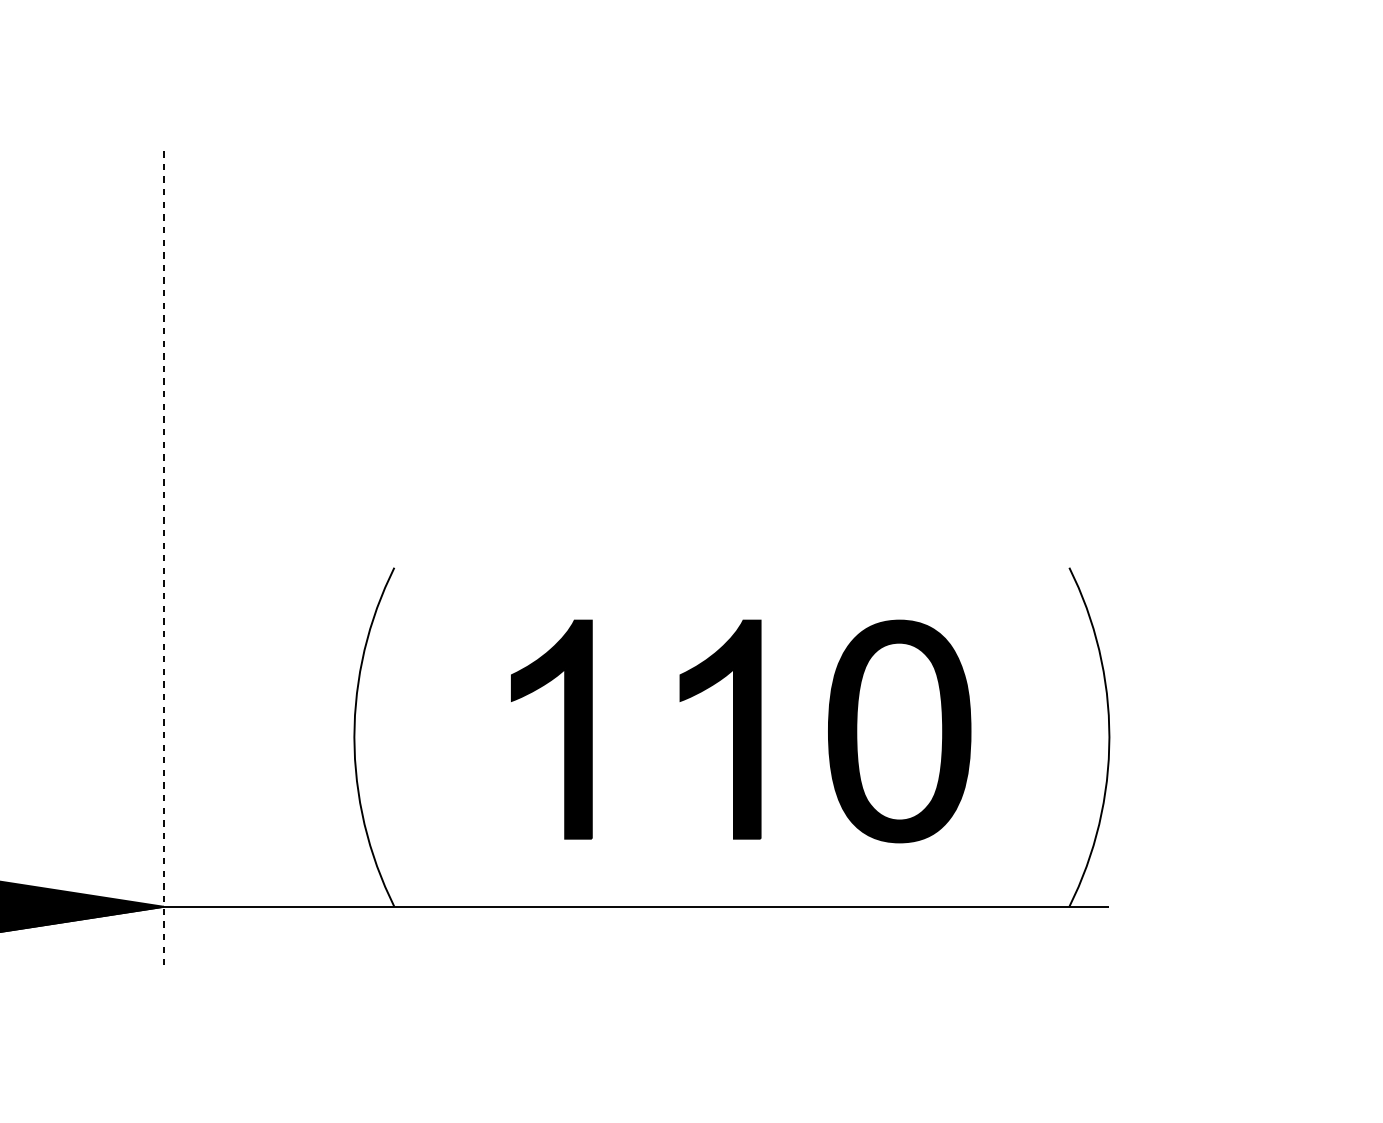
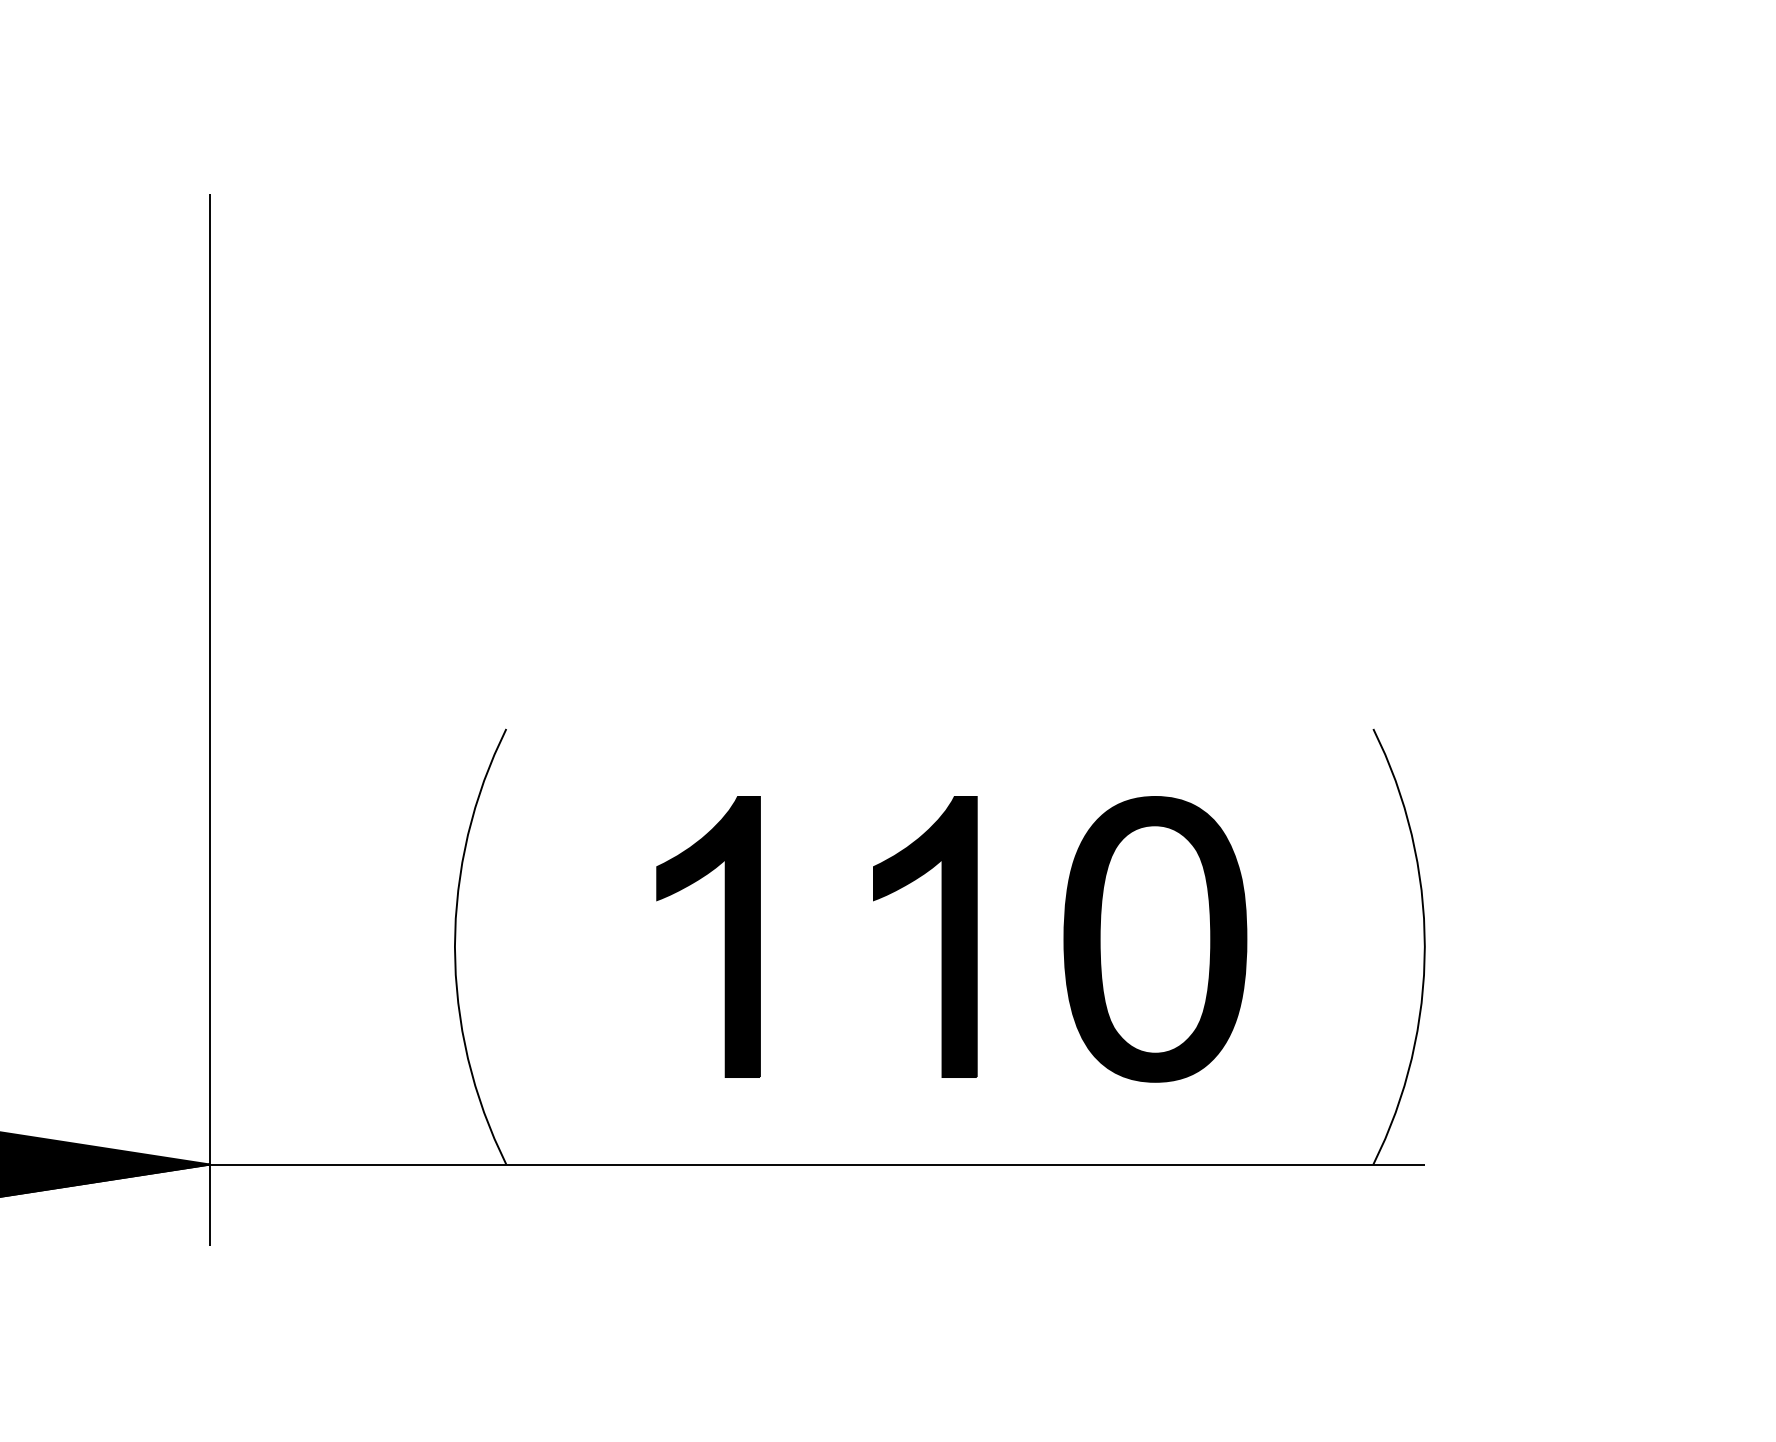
line: (164, 560) -> (210, 719), dashed -> solid

